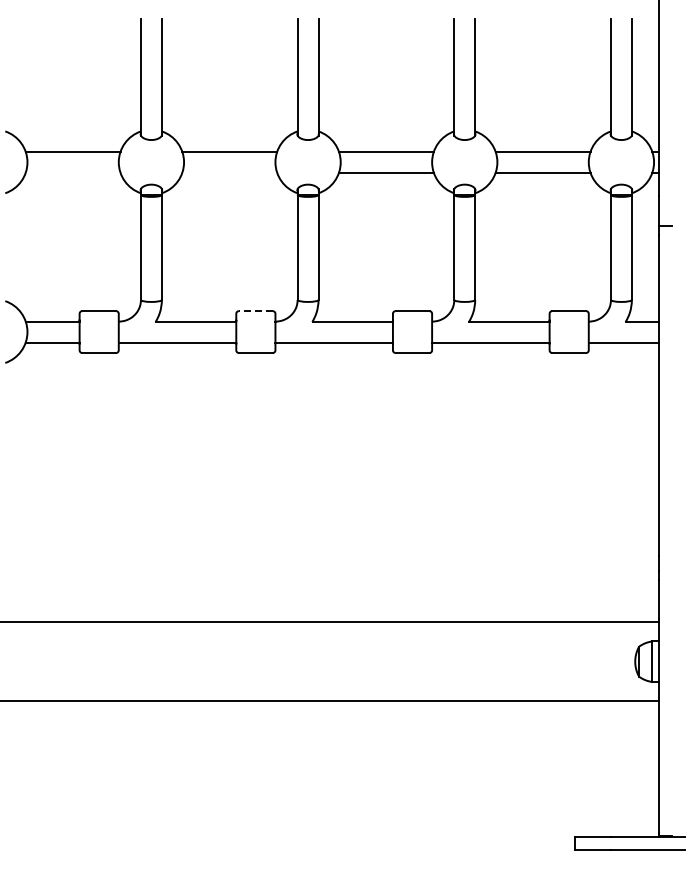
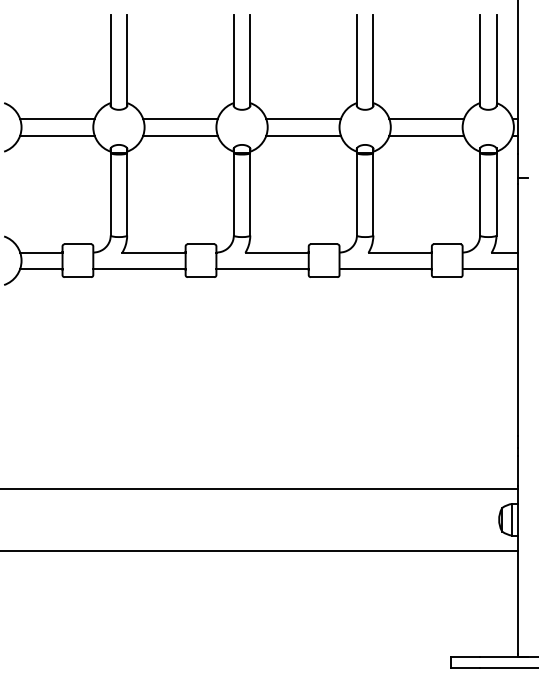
line: (72, 172) -> (56, 135), added
line: (229, 172) -> (180, 135), added
line: (255, 311) -> (200, 244), dashed -> solid

